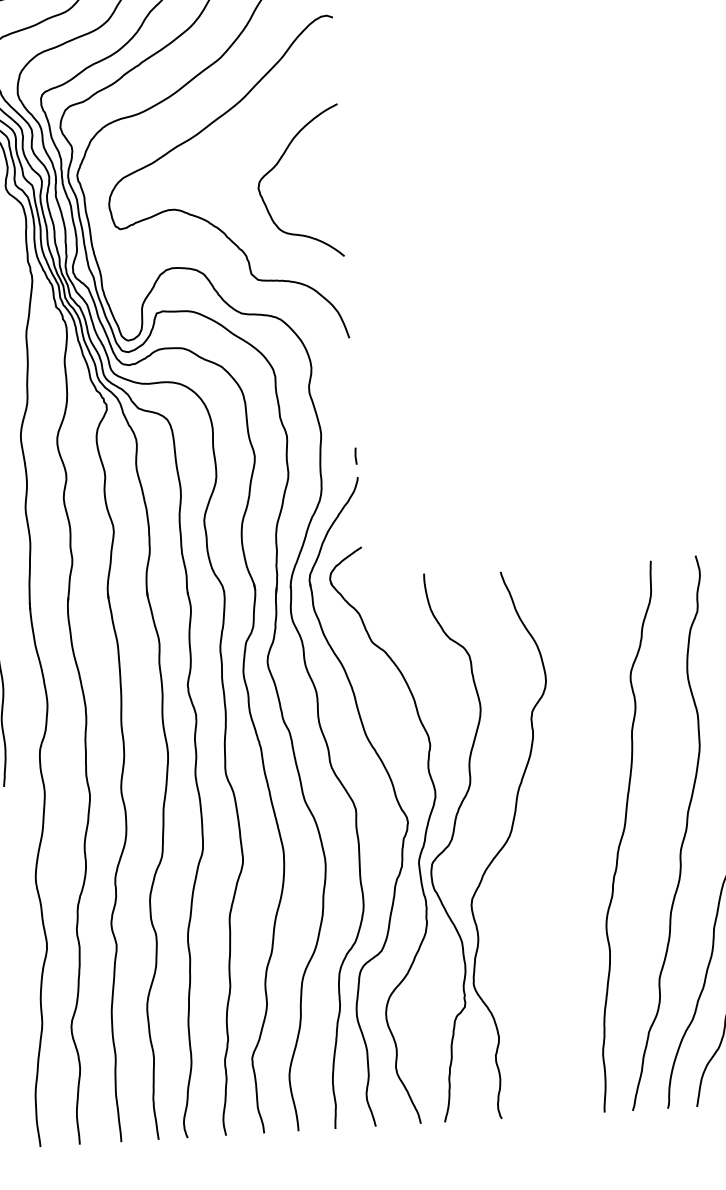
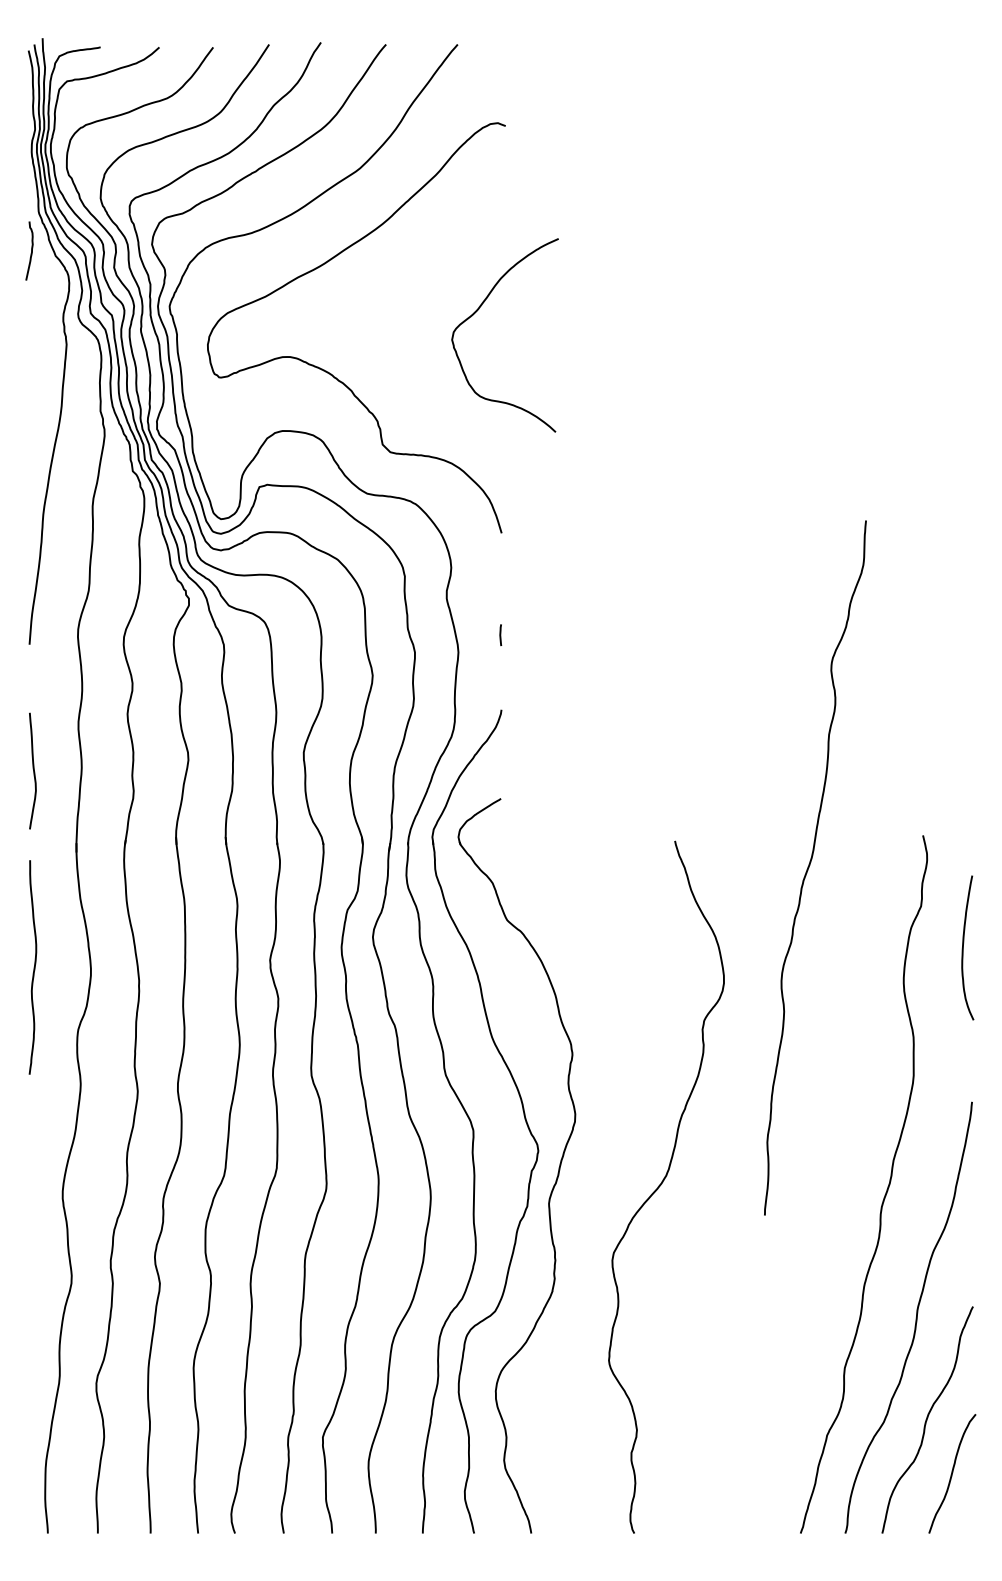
curve: (278, 163) -> (479, 309), moved
line: (355, 456) -> (500, 635), moved
curve: (623, 834) -> (810, 865), moved
curve: (451, 841) -> (592, 1178), removed

